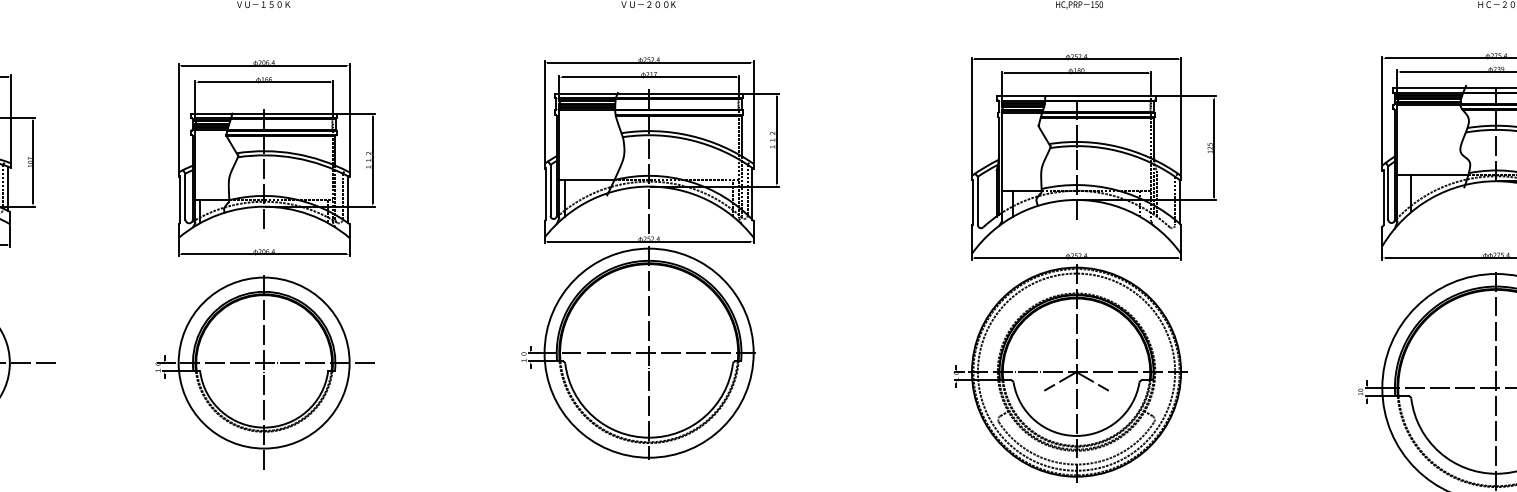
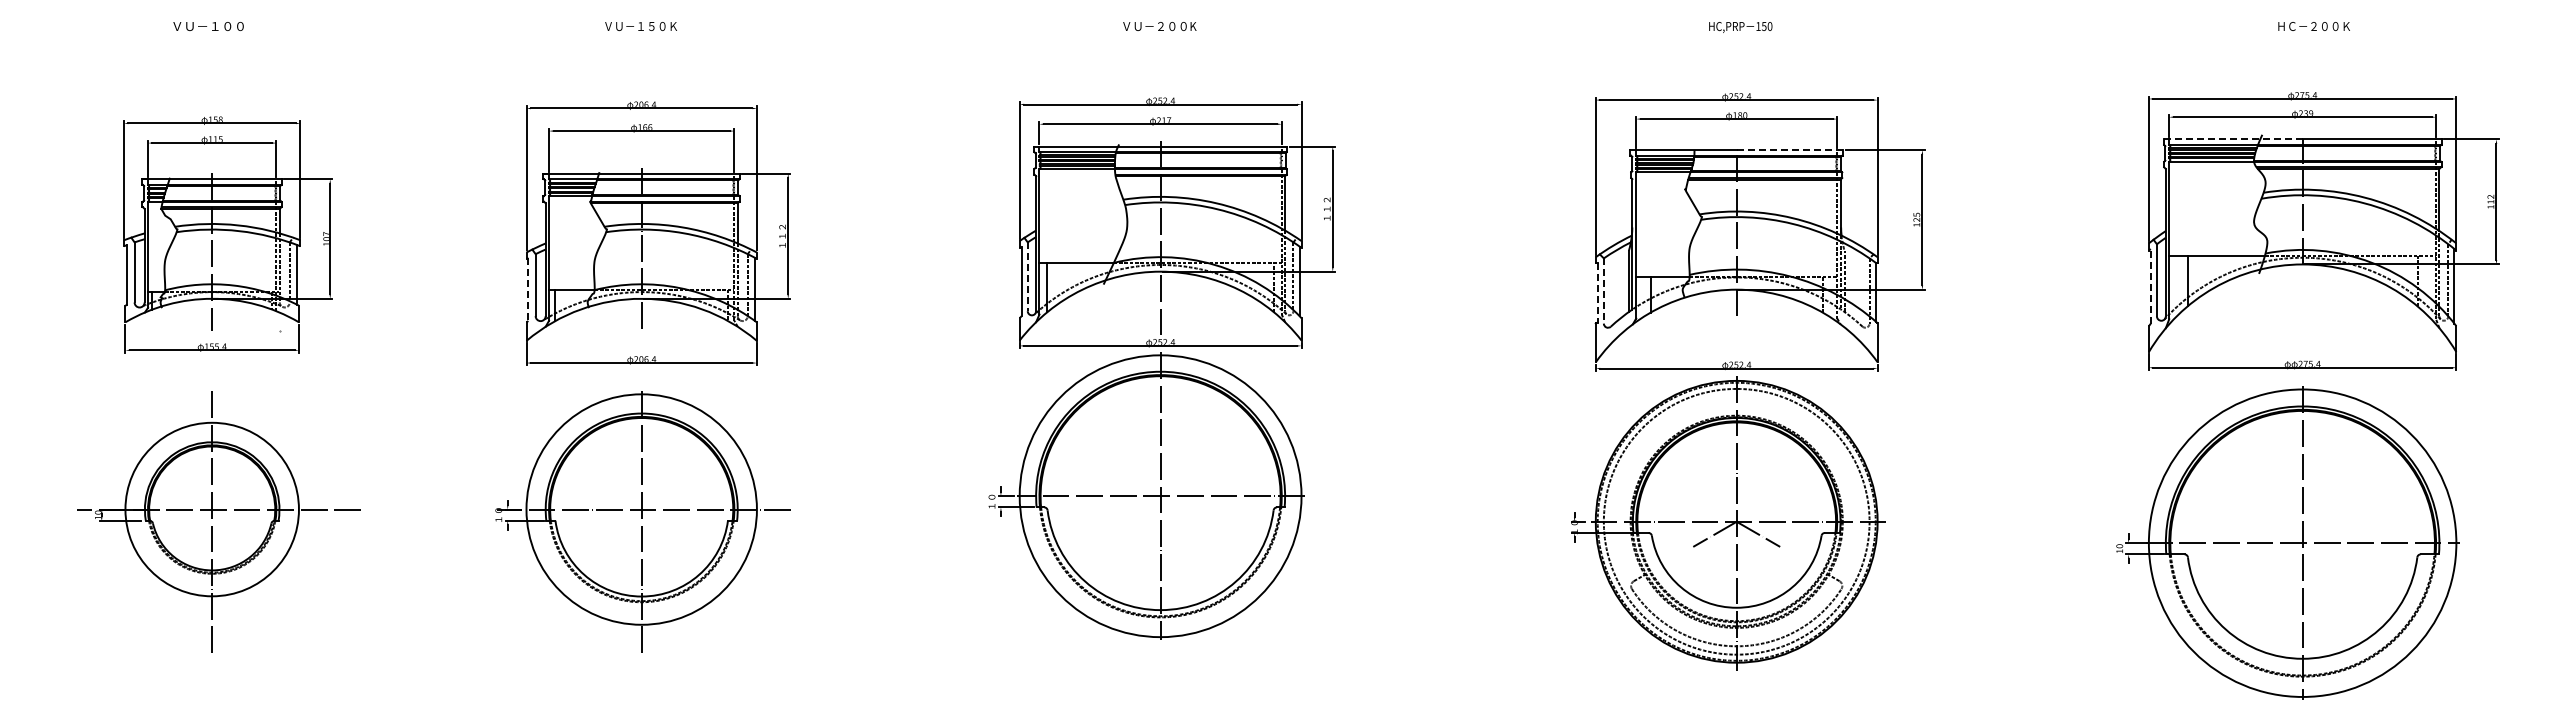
line: (1445, 88) -> (2233, 139), solid -> dashed
line: (1115, 96) -> (1789, 150), solid -> dashed
line: (550, 190) -> (1027, 277), solid -> dashed
line: (1383, 196) -> (2150, 285), solid -> dashed
line: (180, 199) -> (528, 289), solid -> dashed
line: (977, 201) -> (1603, 291), solid -> dashed
line: (973, 202) -> (1597, 293), solid -> dashed

